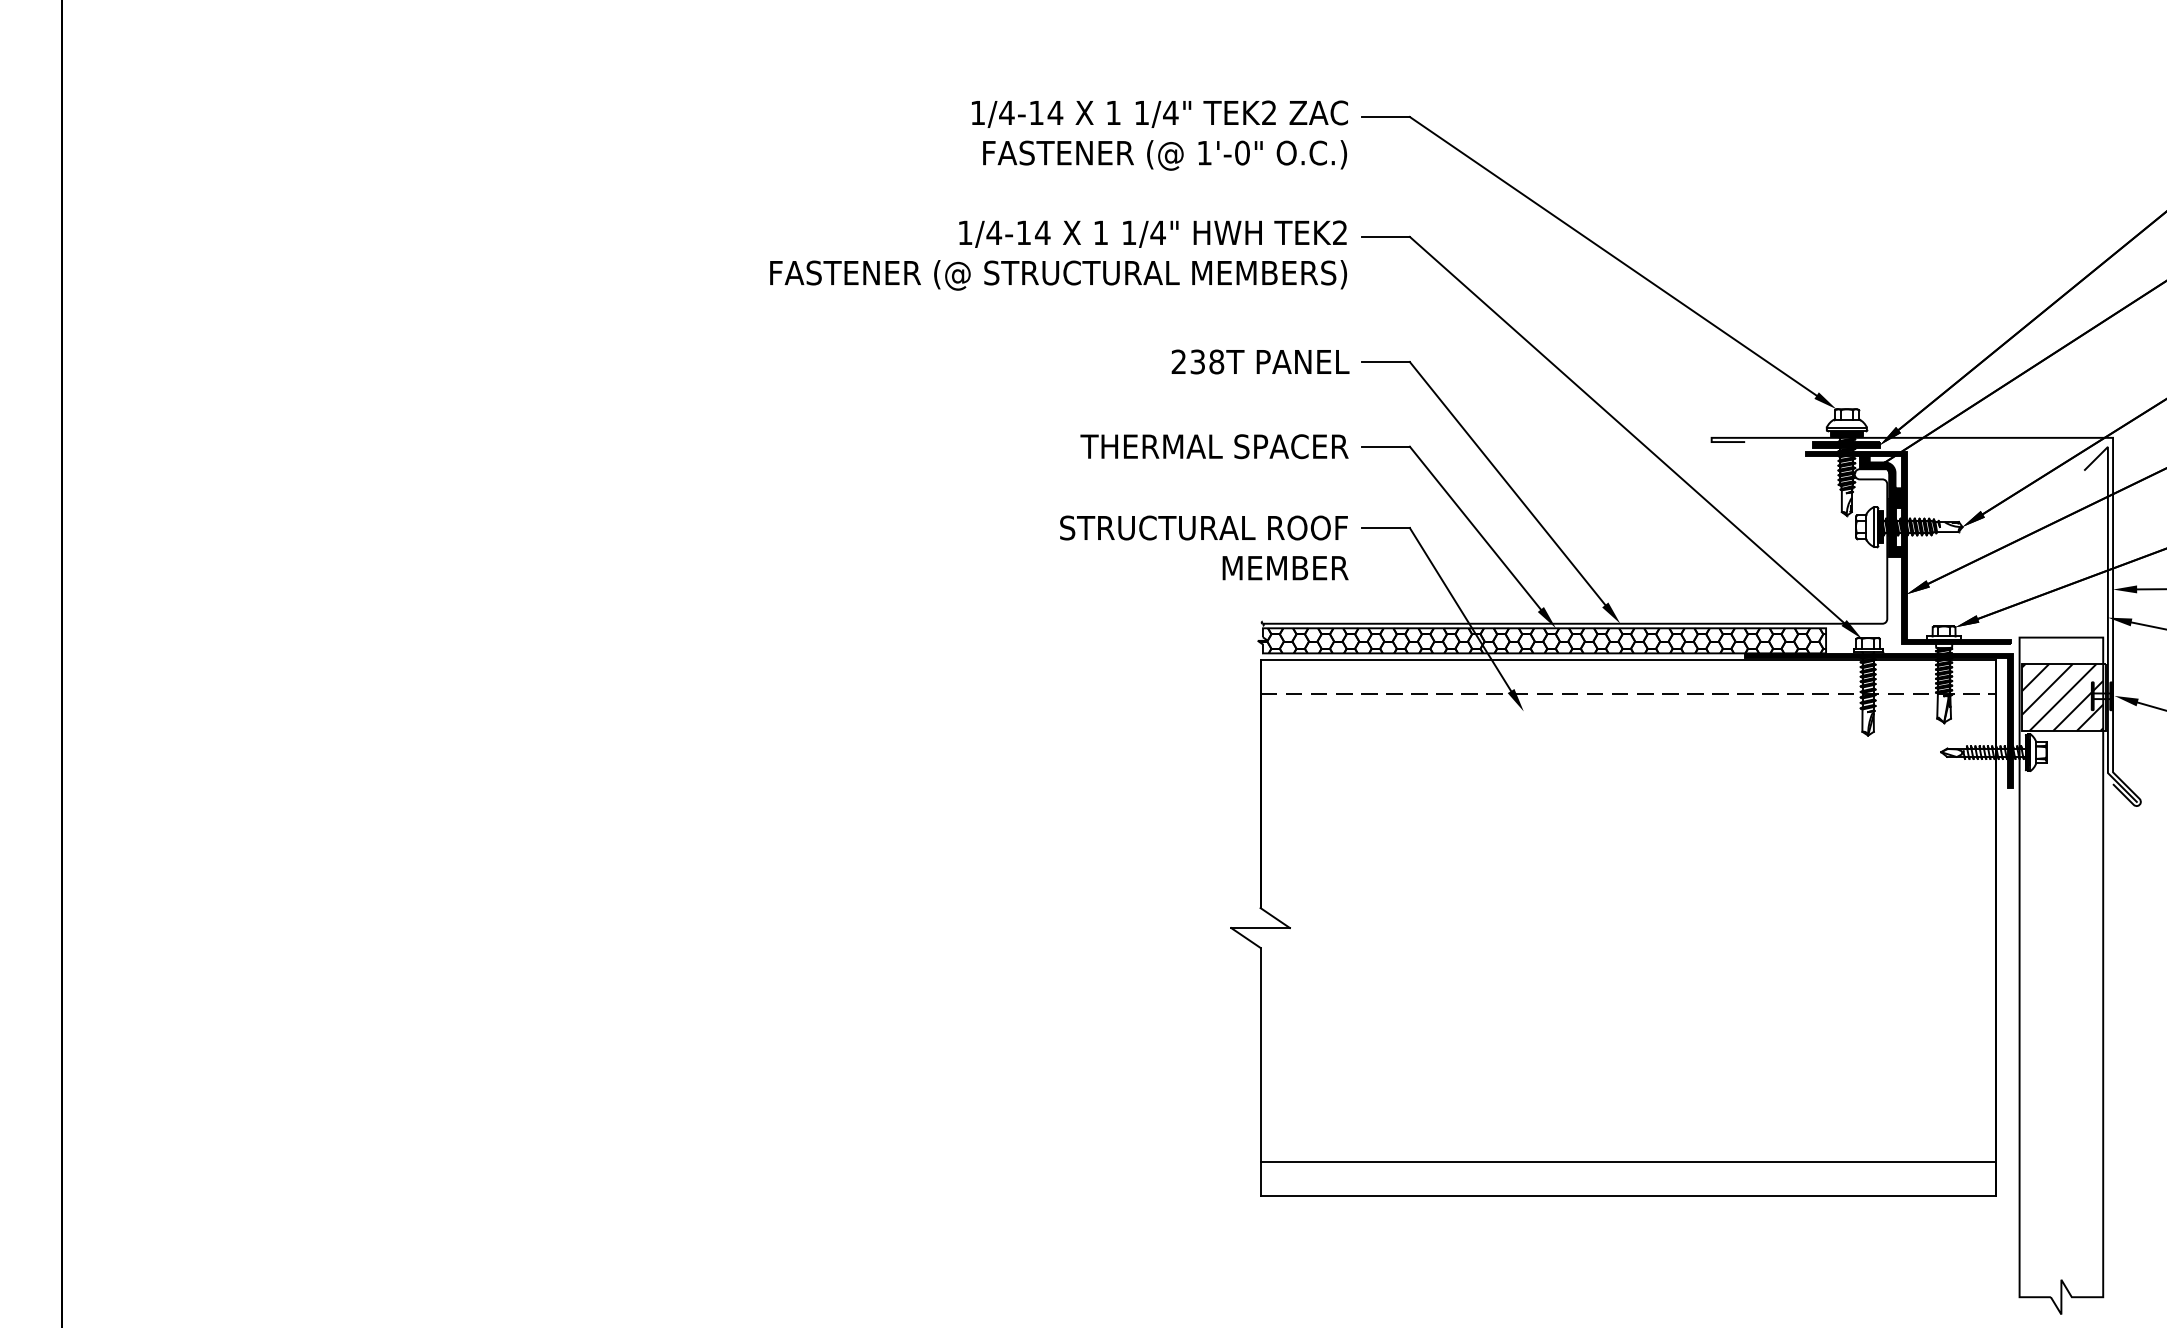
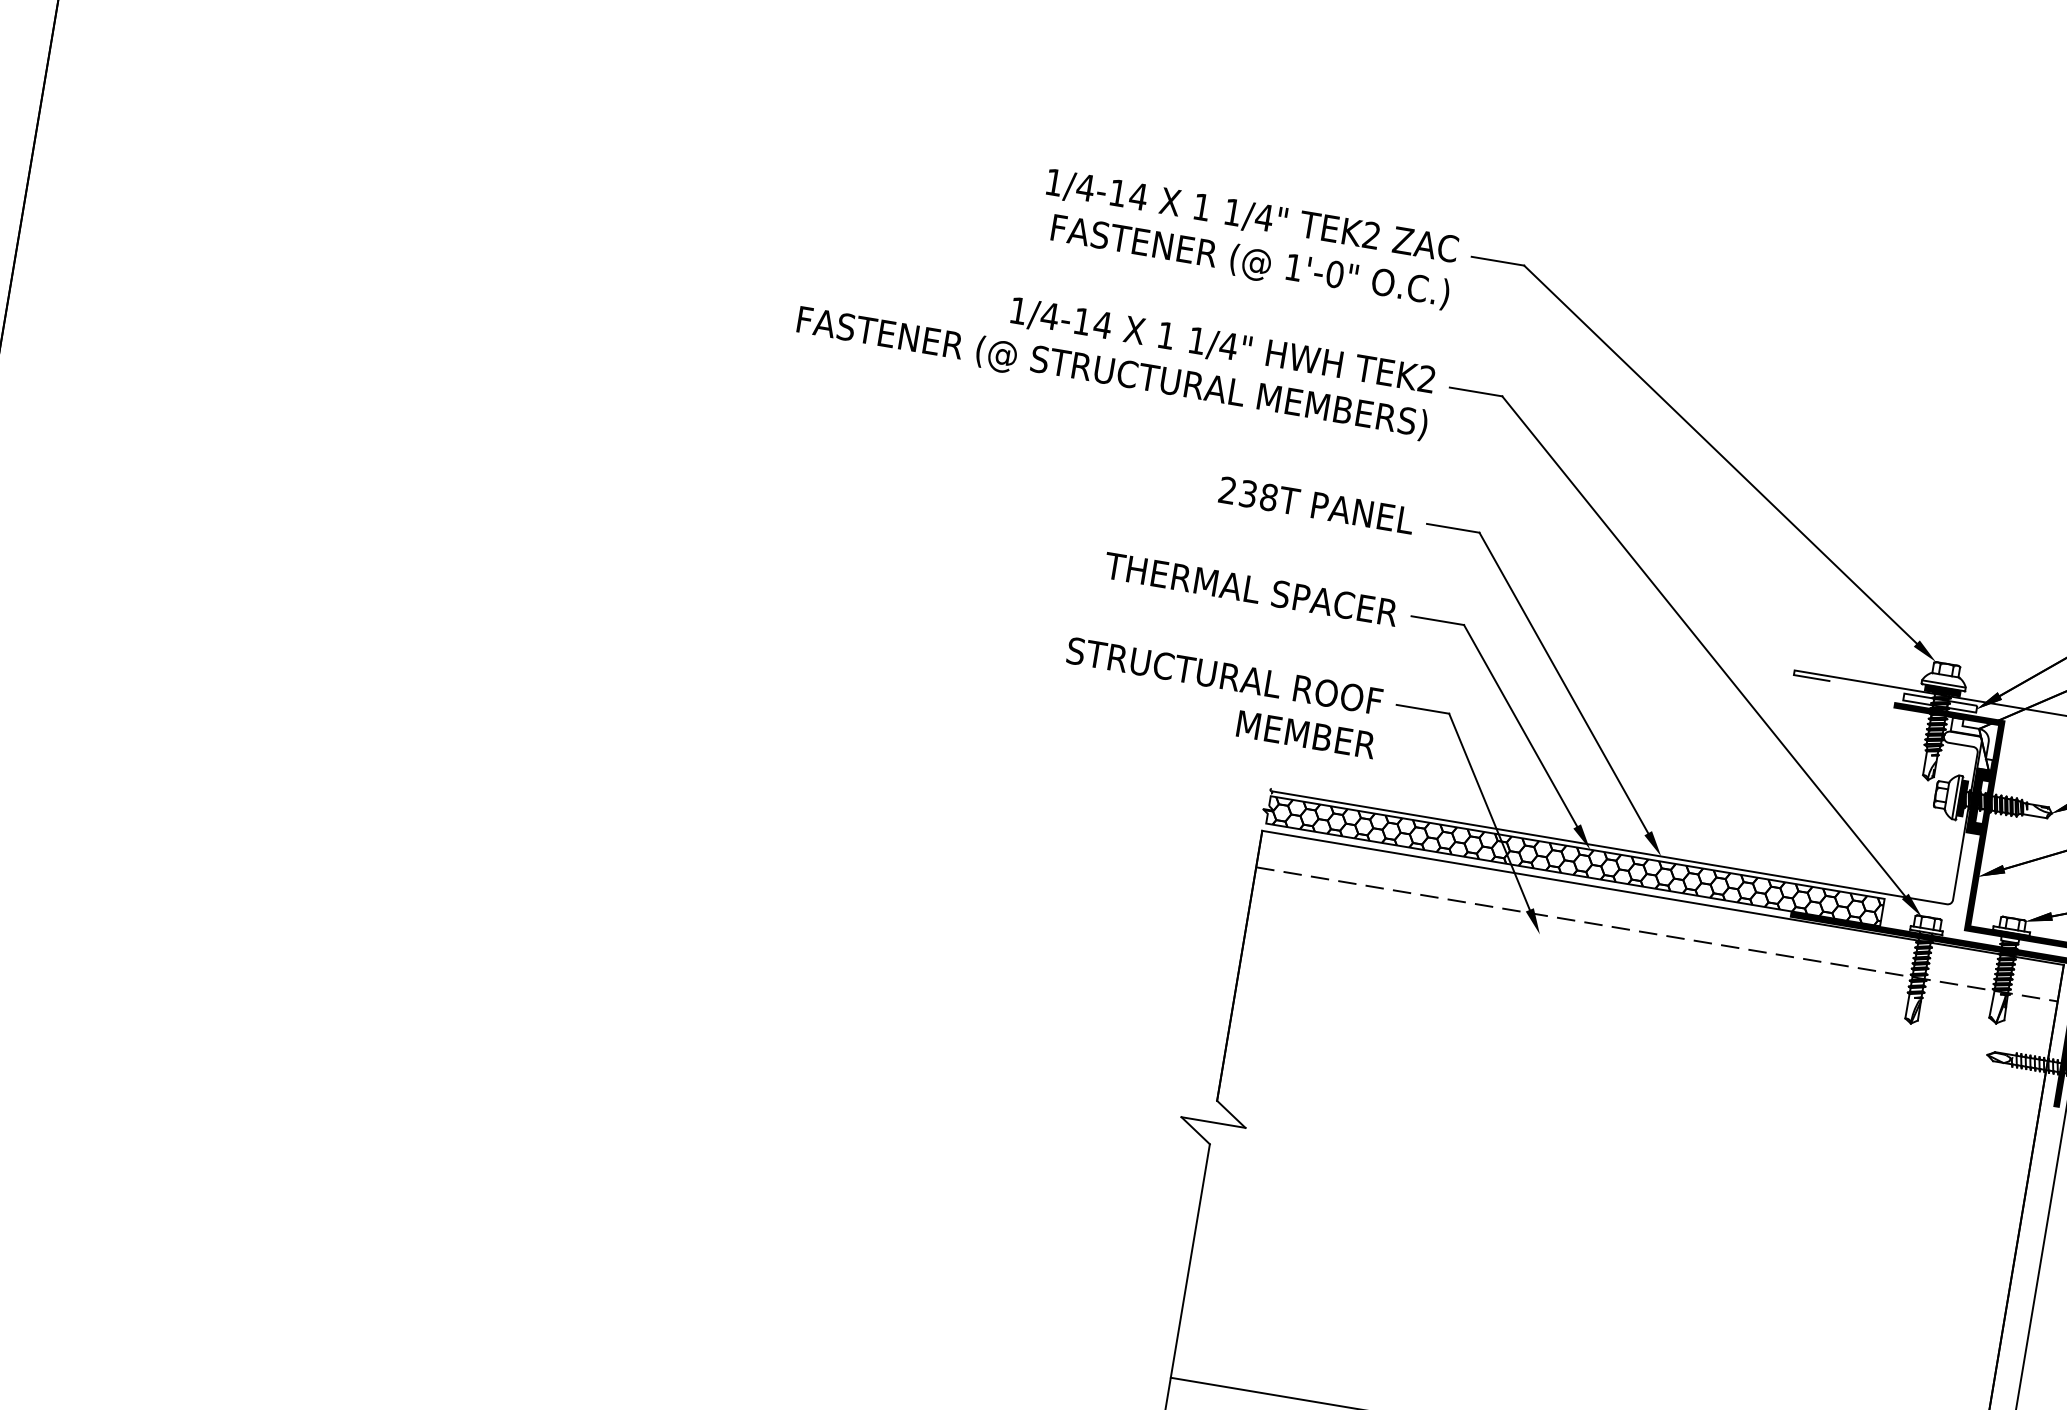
fill: (1846, 445) -> (1940, 703), removed
fill: (1880, 477) -> (1971, 744), removed

